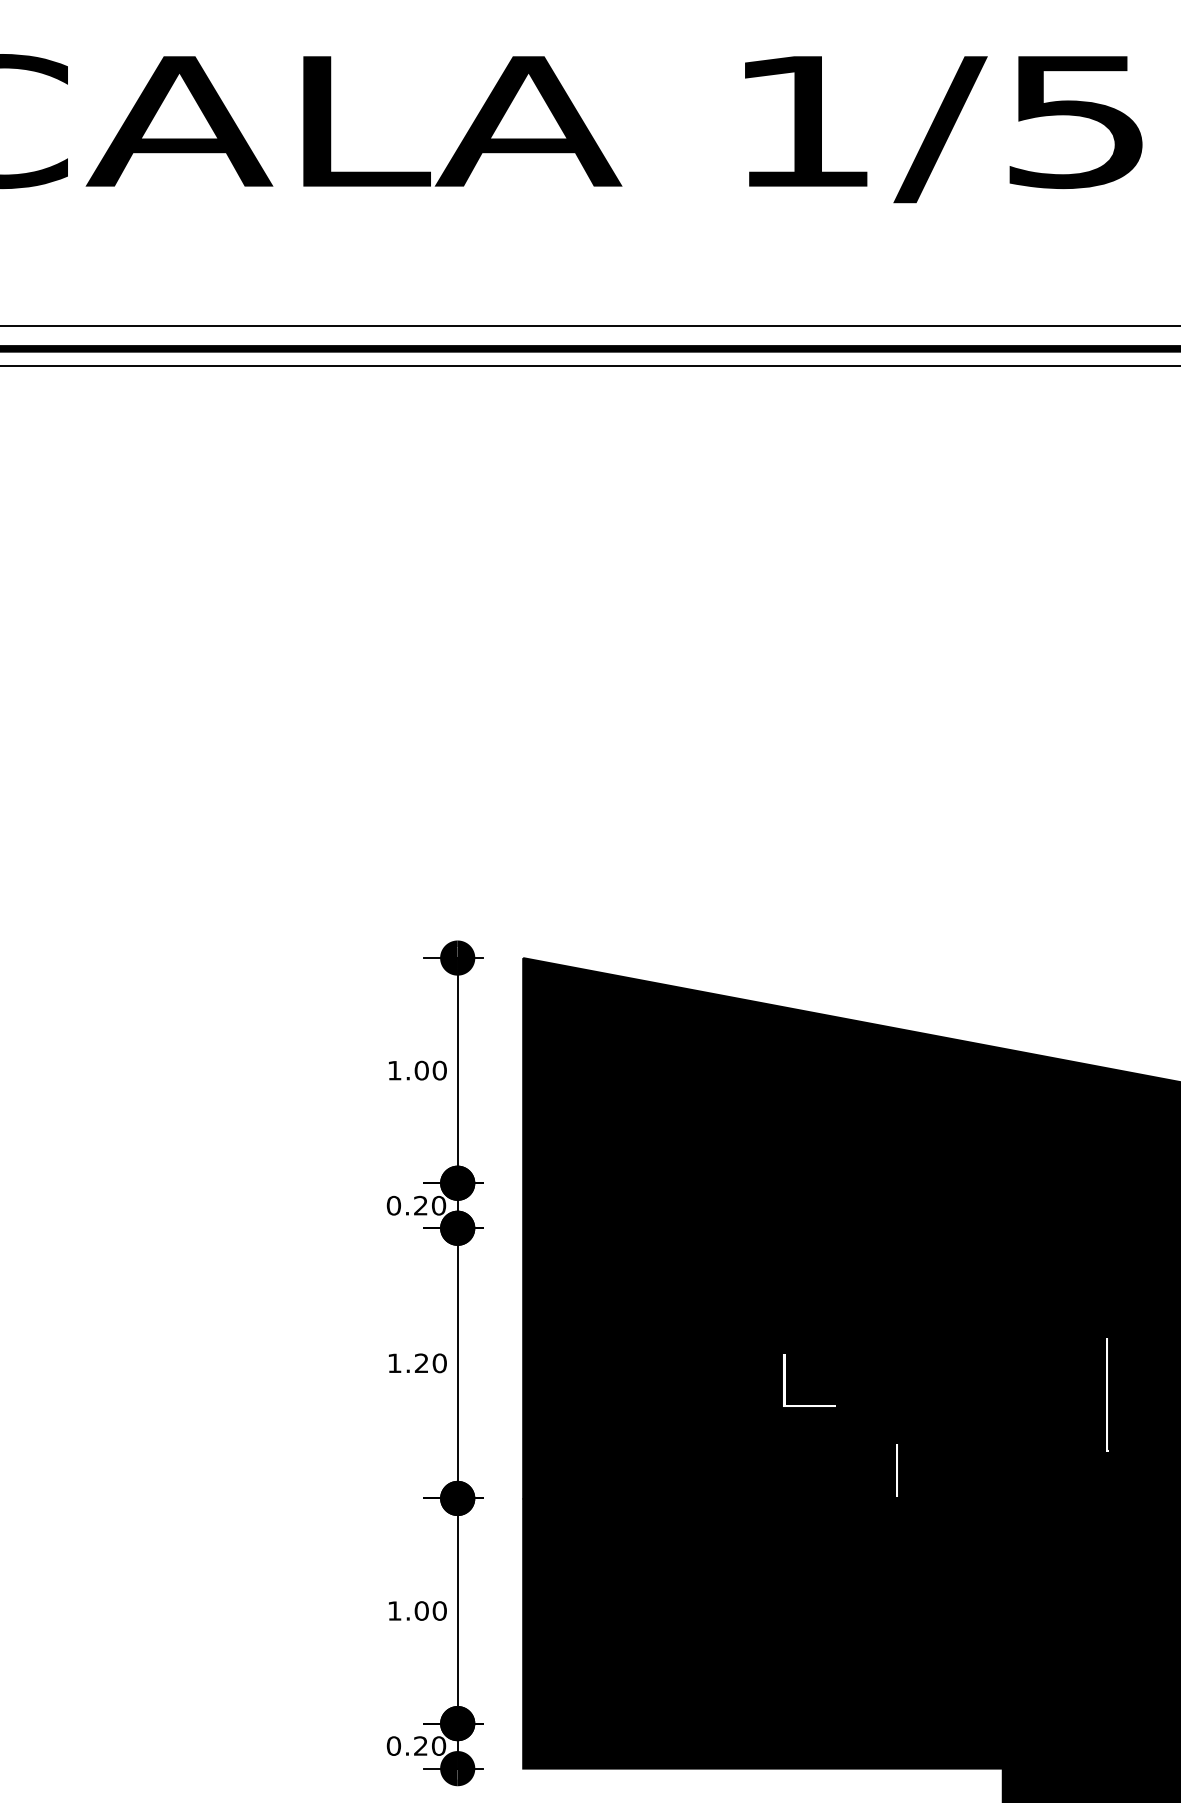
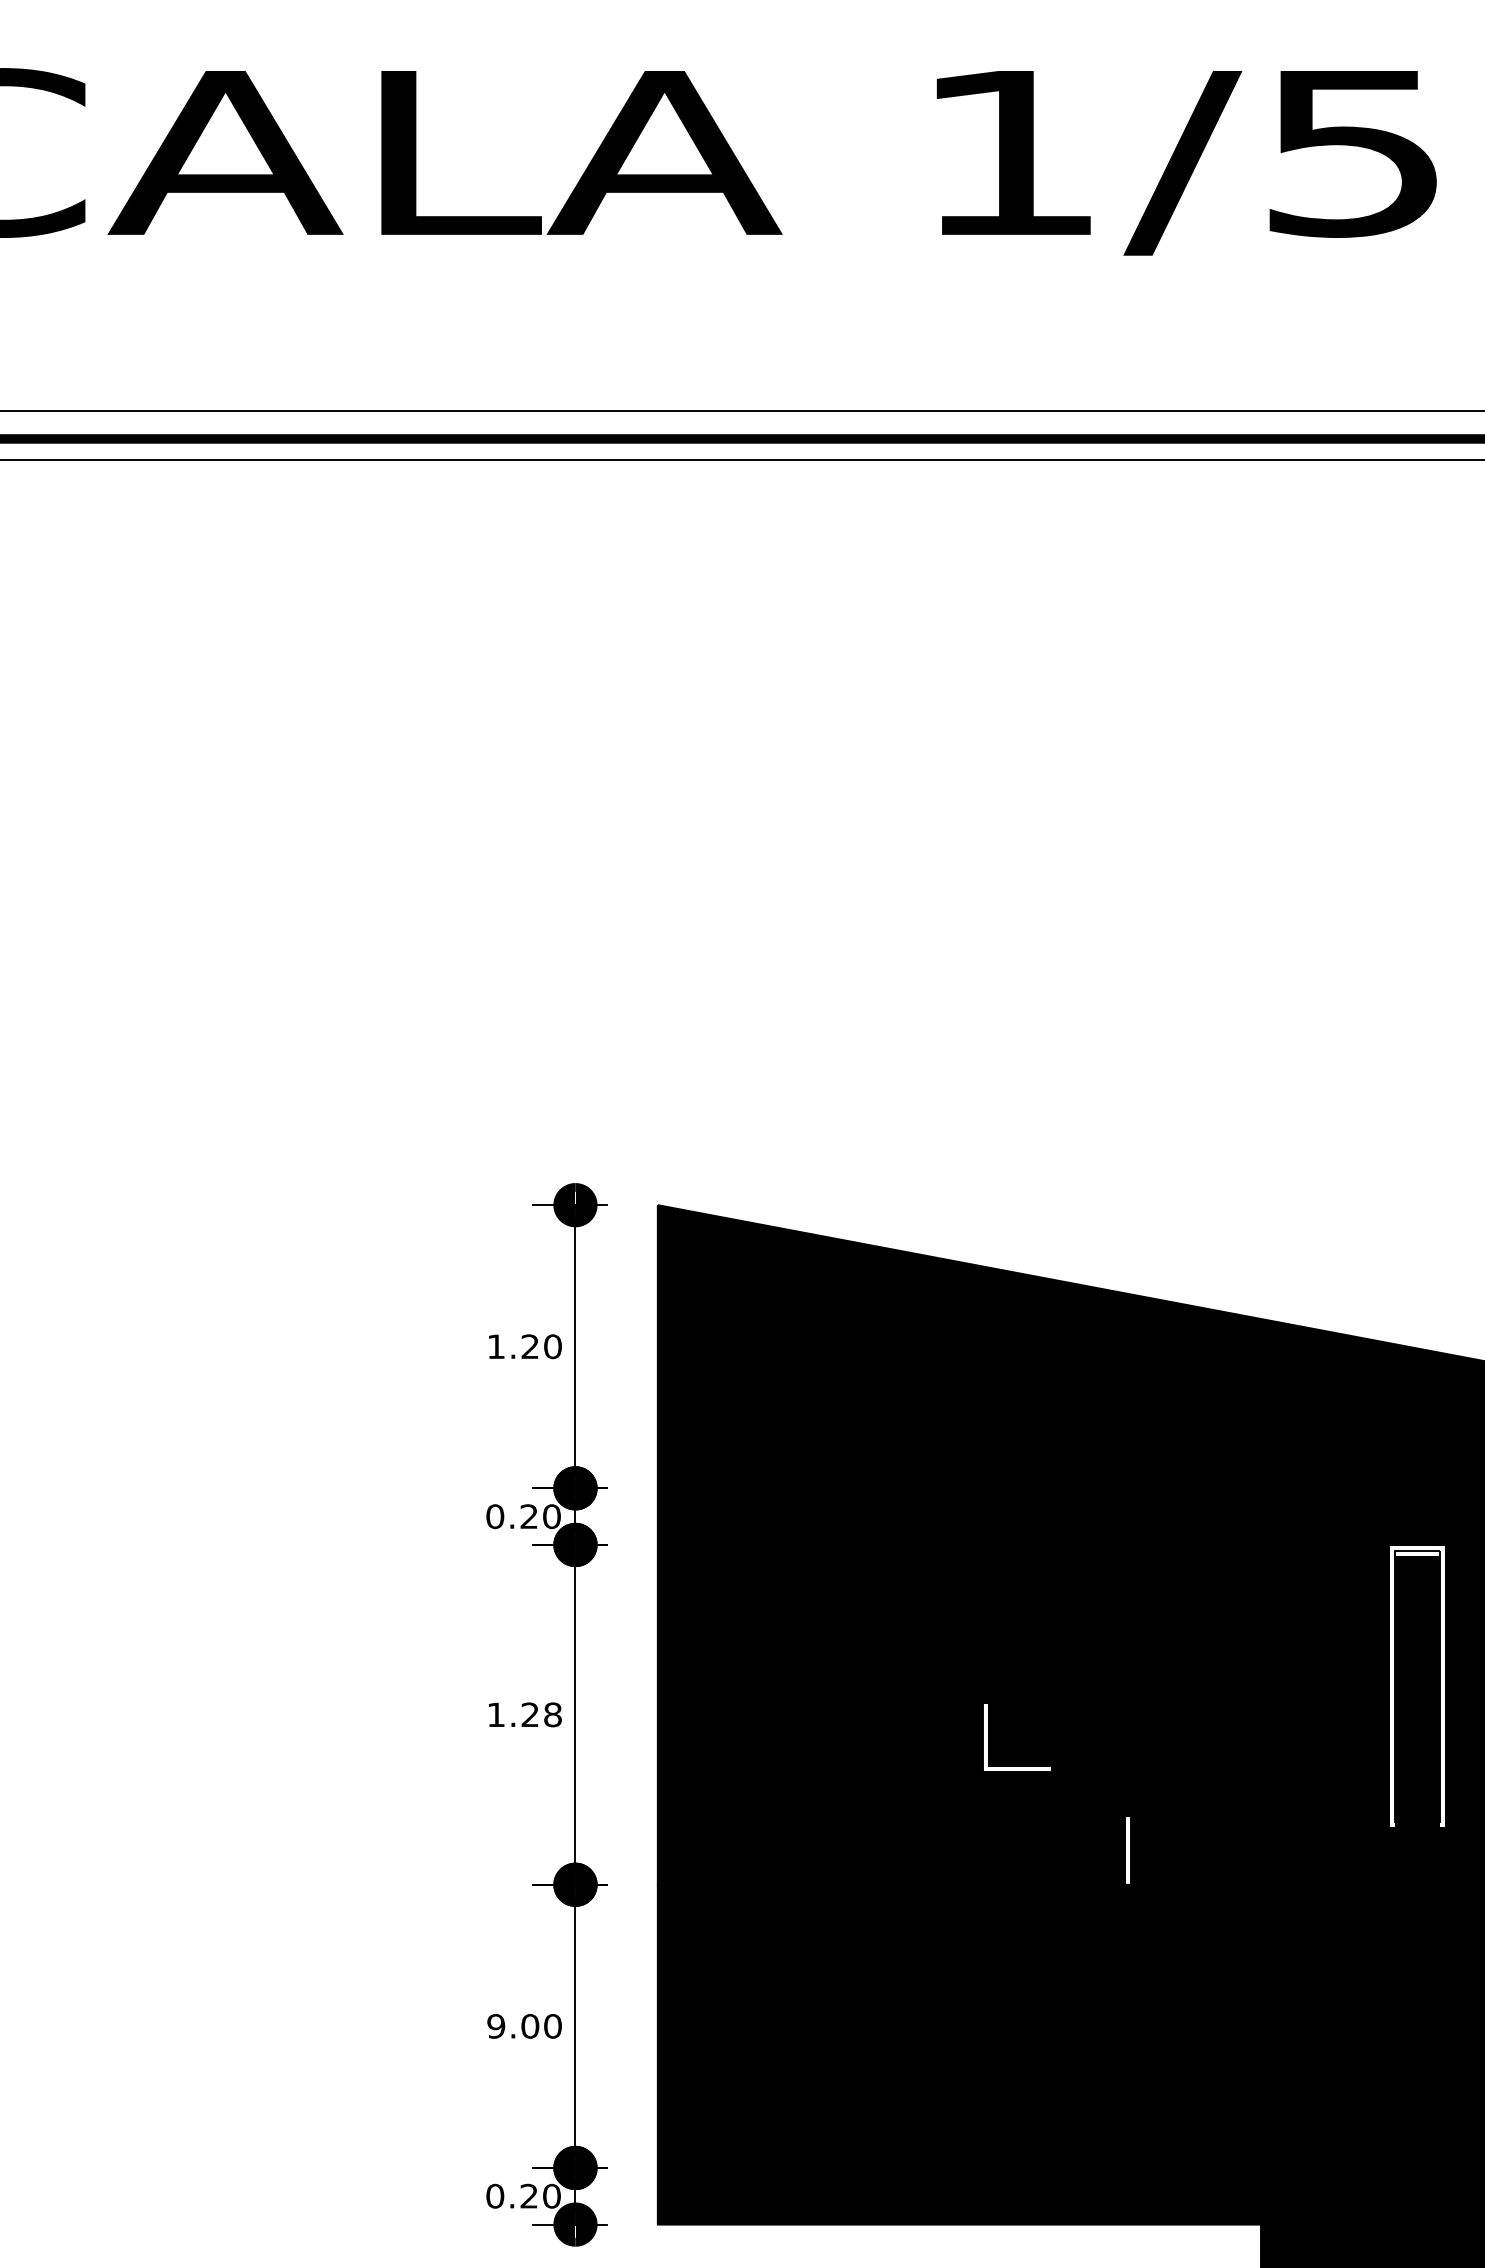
text: (421, 1070) -> (530, 1346), 1.00 -> 1.20
fill: (1127, 1340) -> (1417, 1686), removed
text: (439, 1363) -> (552, 1714), 1.20 -> 1.28
text: (394, 1611) -> (496, 2026), 1.00 -> 9.00

